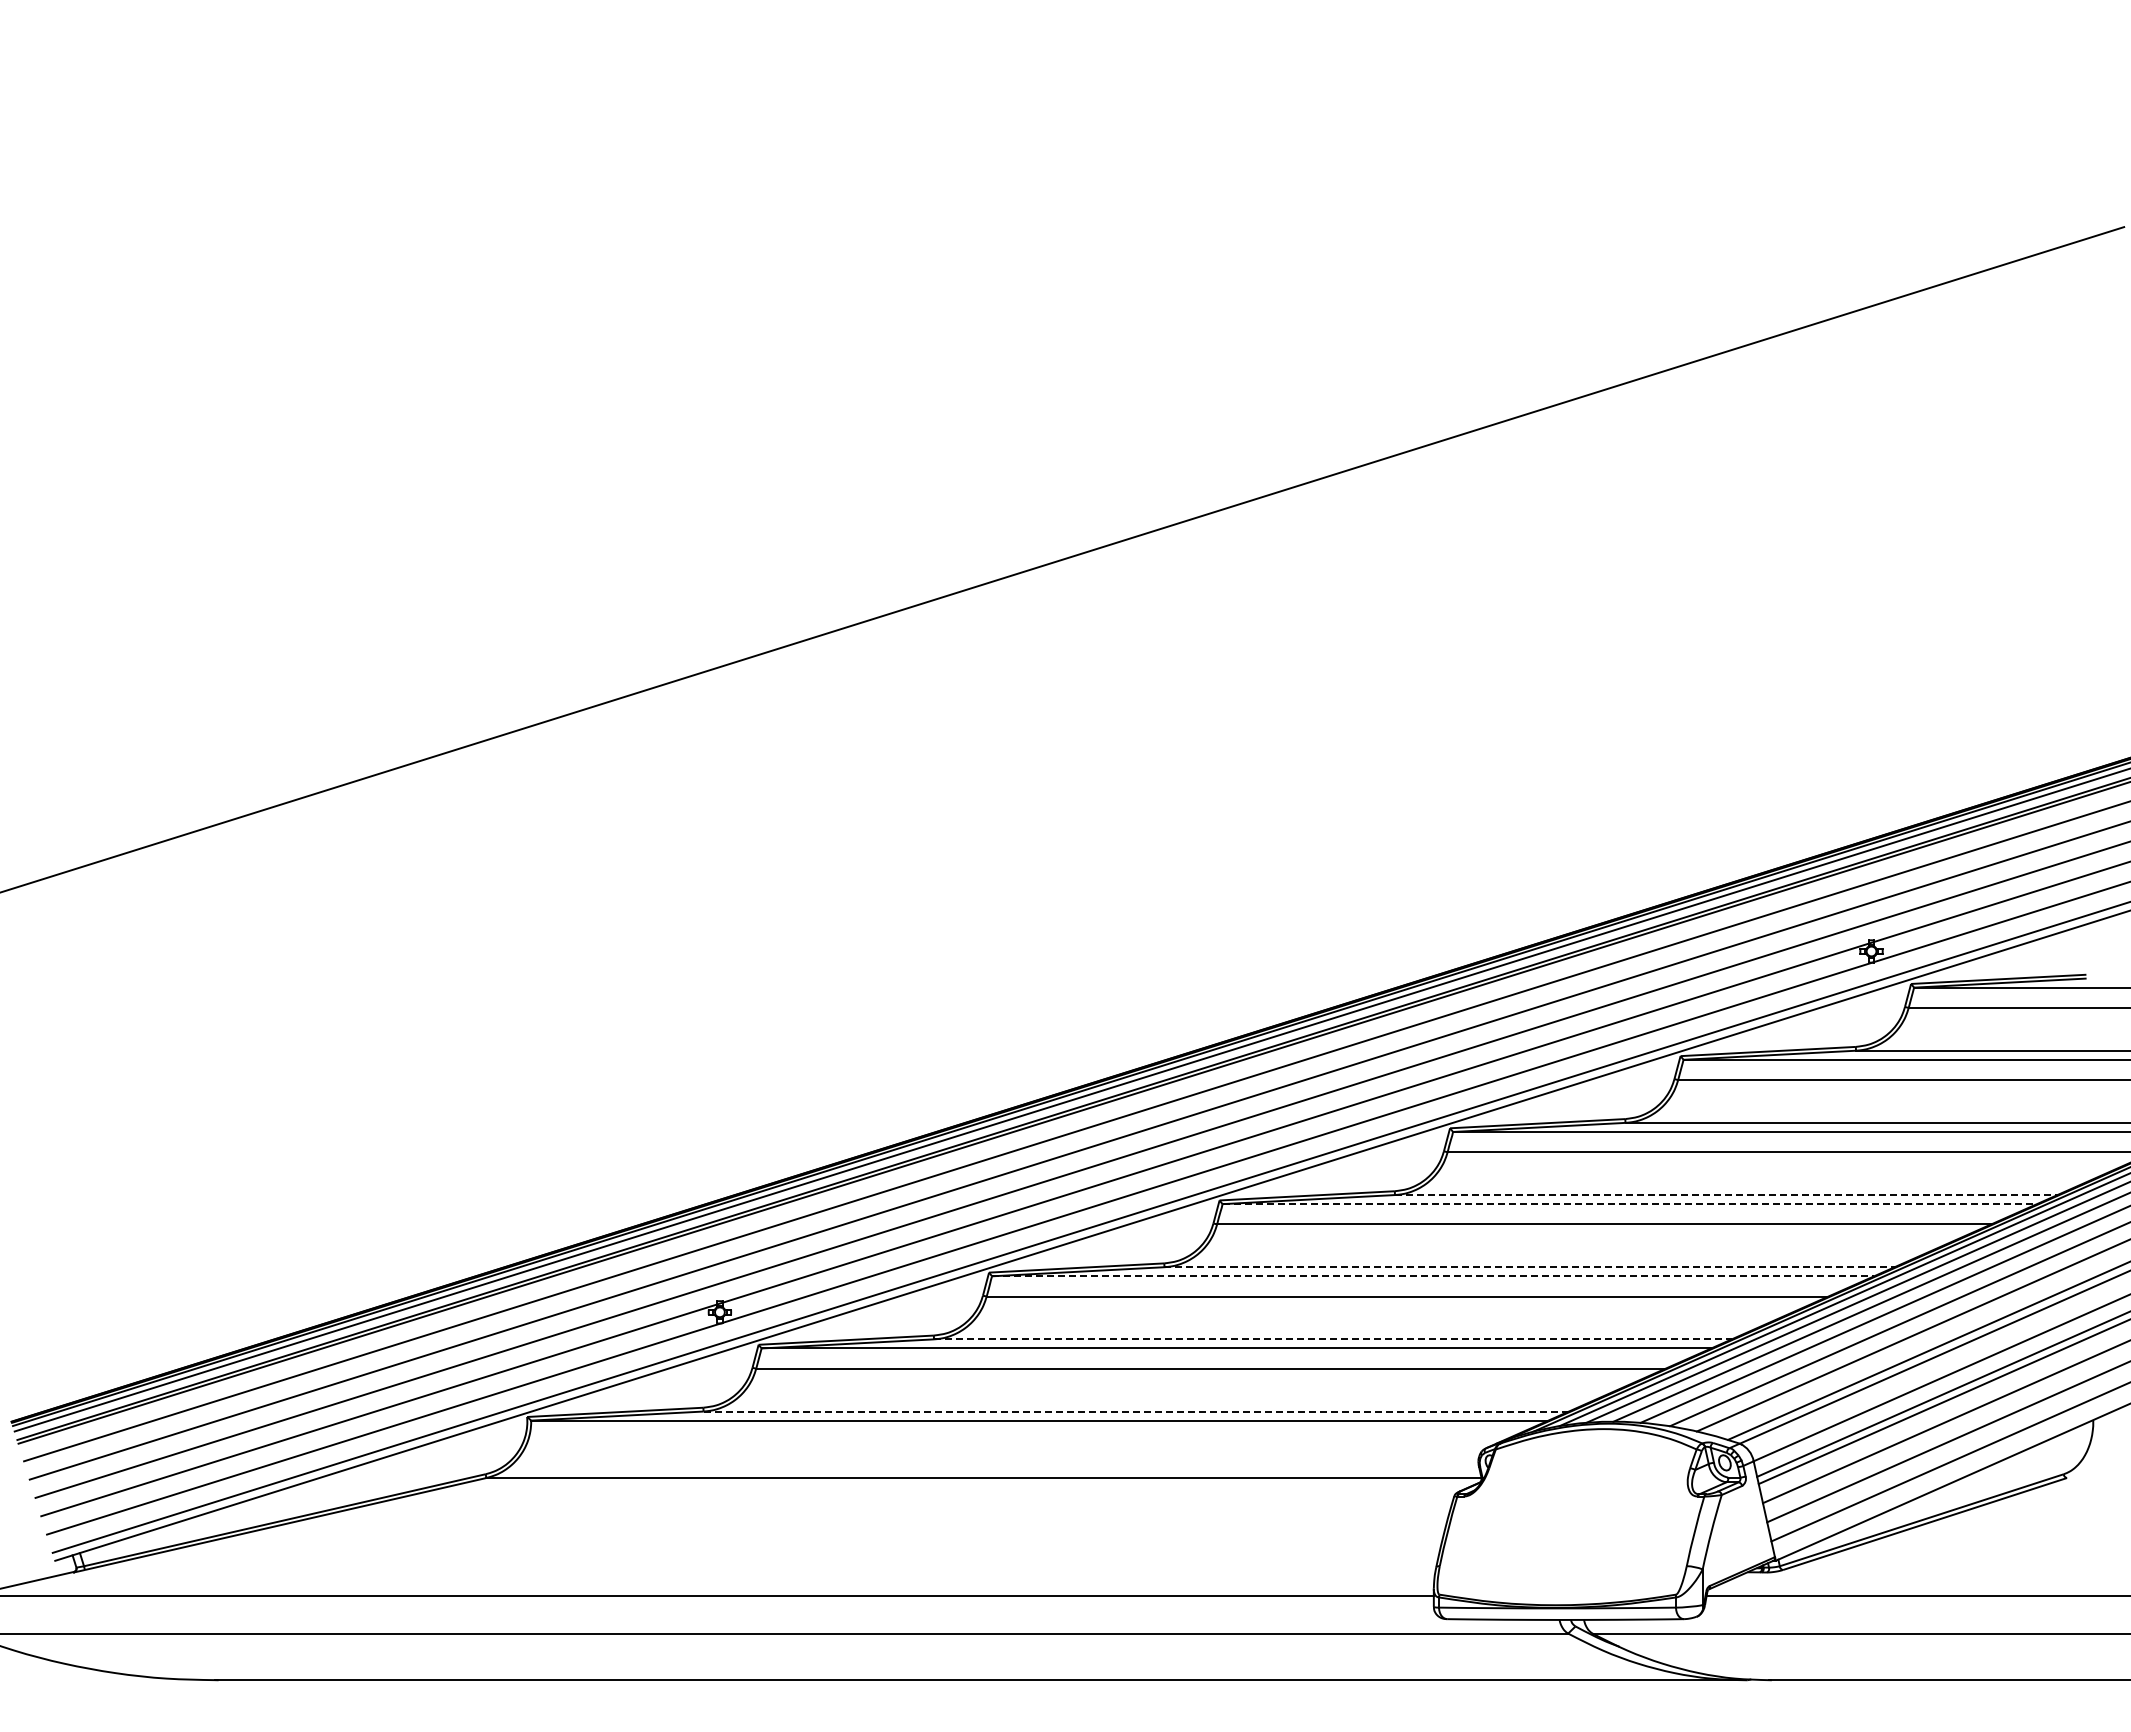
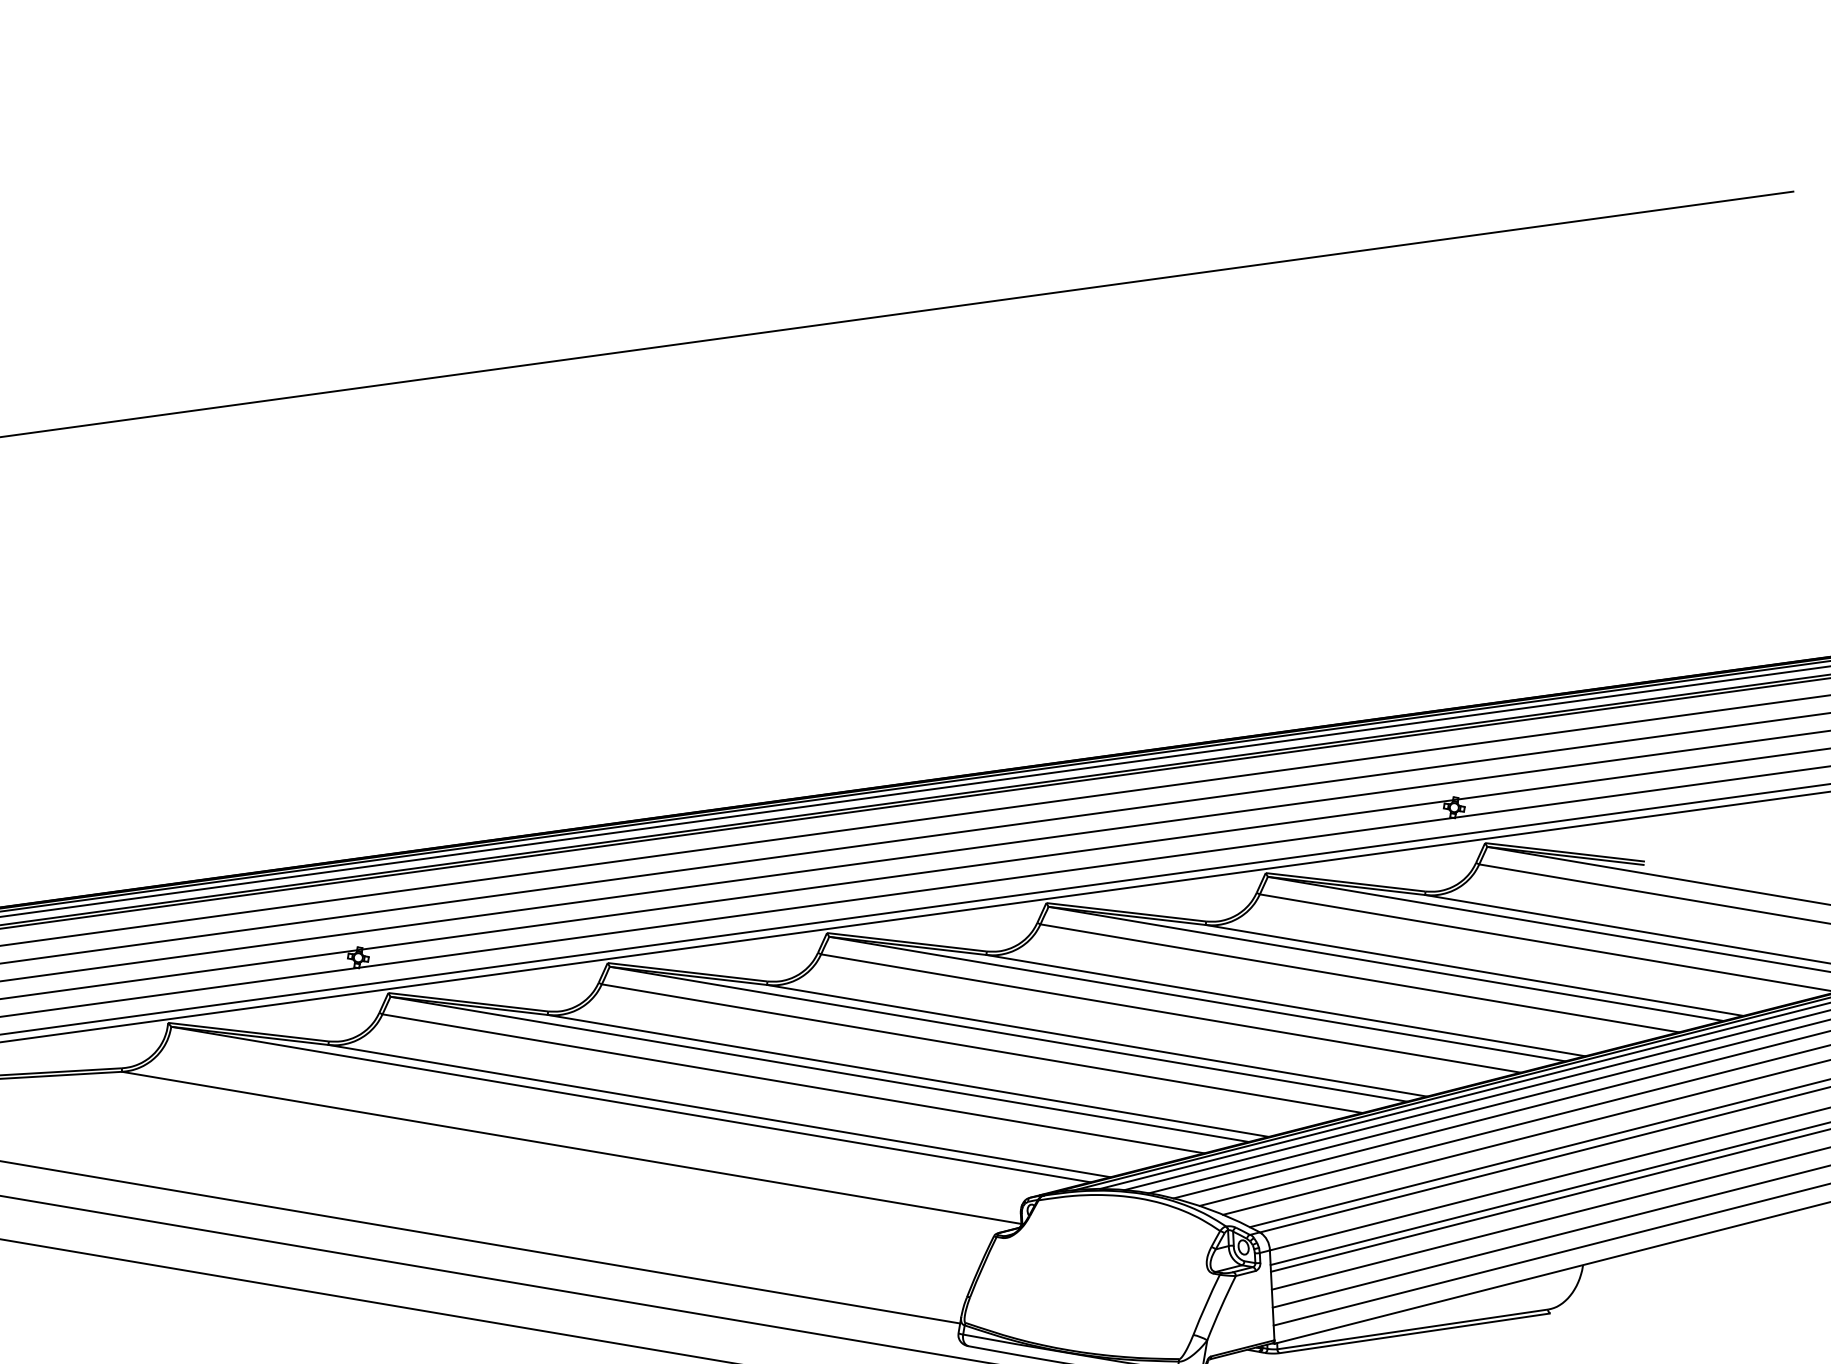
line: (1726, 1195) -> (1285, 1006), dashed -> solid
line: (1630, 1204) -> (1197, 999), dashed -> solid
line: (1530, 1267) -> (1097, 1041), dashed -> solid
line: (1433, 1276) -> (1008, 1034), dashed -> solid
line: (1332, 1339) -> (907, 1075), dashed -> solid
line: (1136, 1411) -> (719, 1111), dashed -> solid

